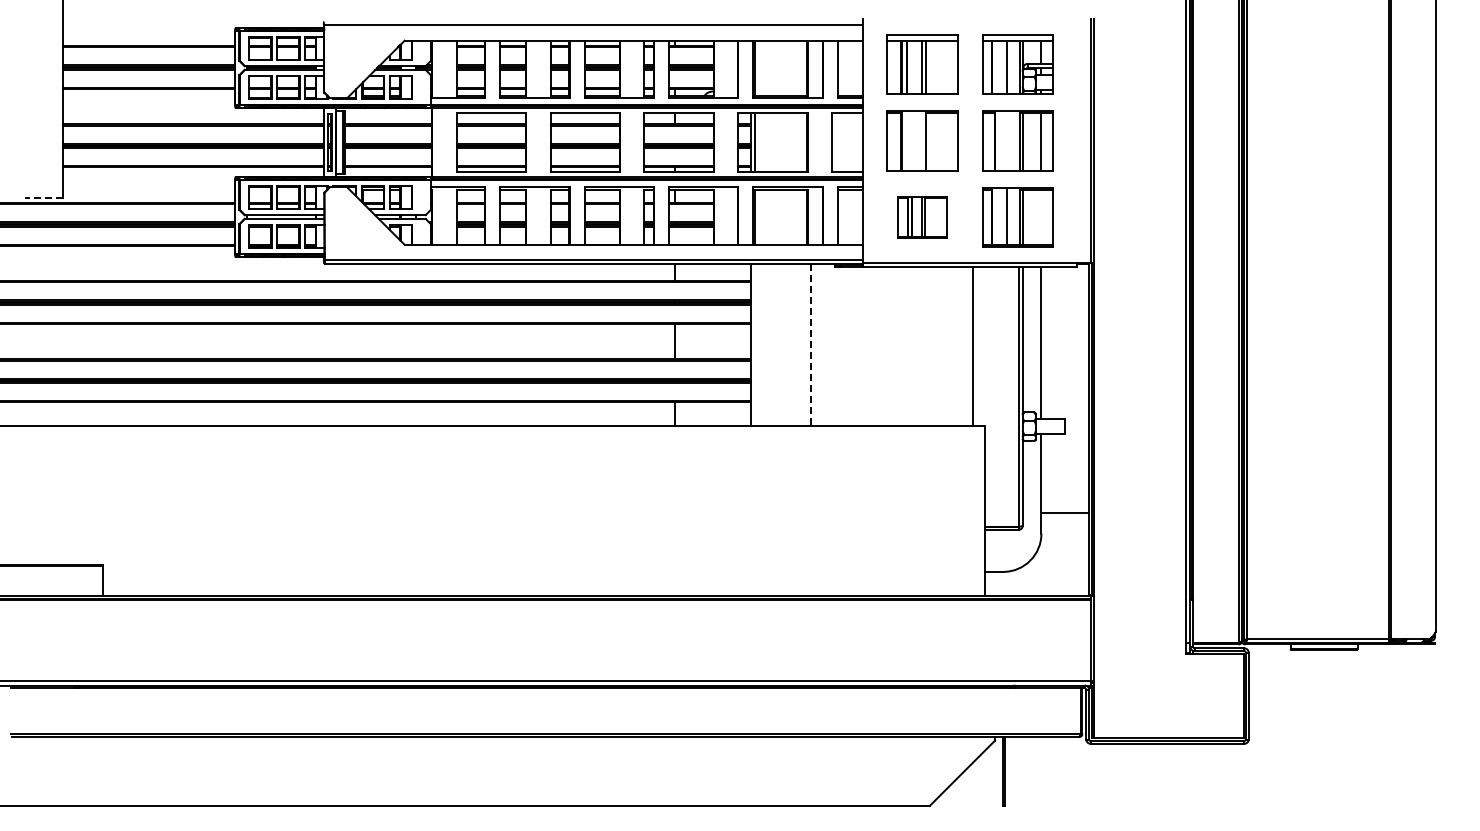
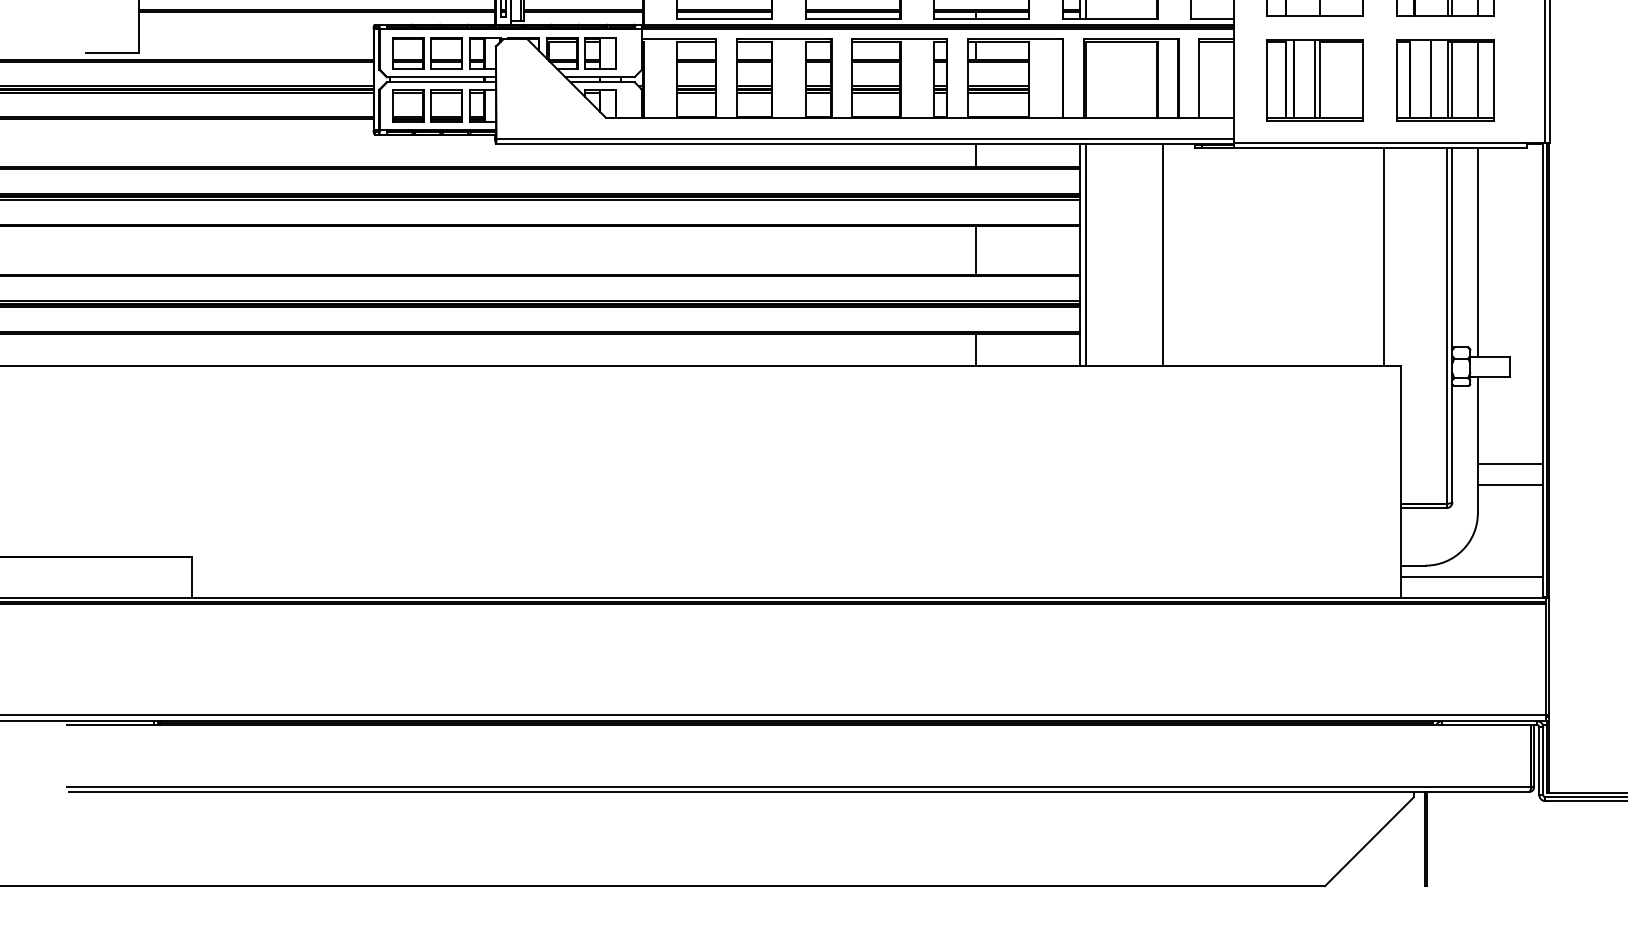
line: (43, 197) -> (111, 52), dashed -> solid
line: (1041, 216) -> (1477, 78), added
part: (922, 217) -> (1315, 80), size x1.43
line: (755, 344) -> (1086, 254), added
line: (811, 345) -> (1163, 255), dashed -> solid
line: (1065, 497) -> (1510, 463), added
line: (1037, 580) -> (1472, 577), added

